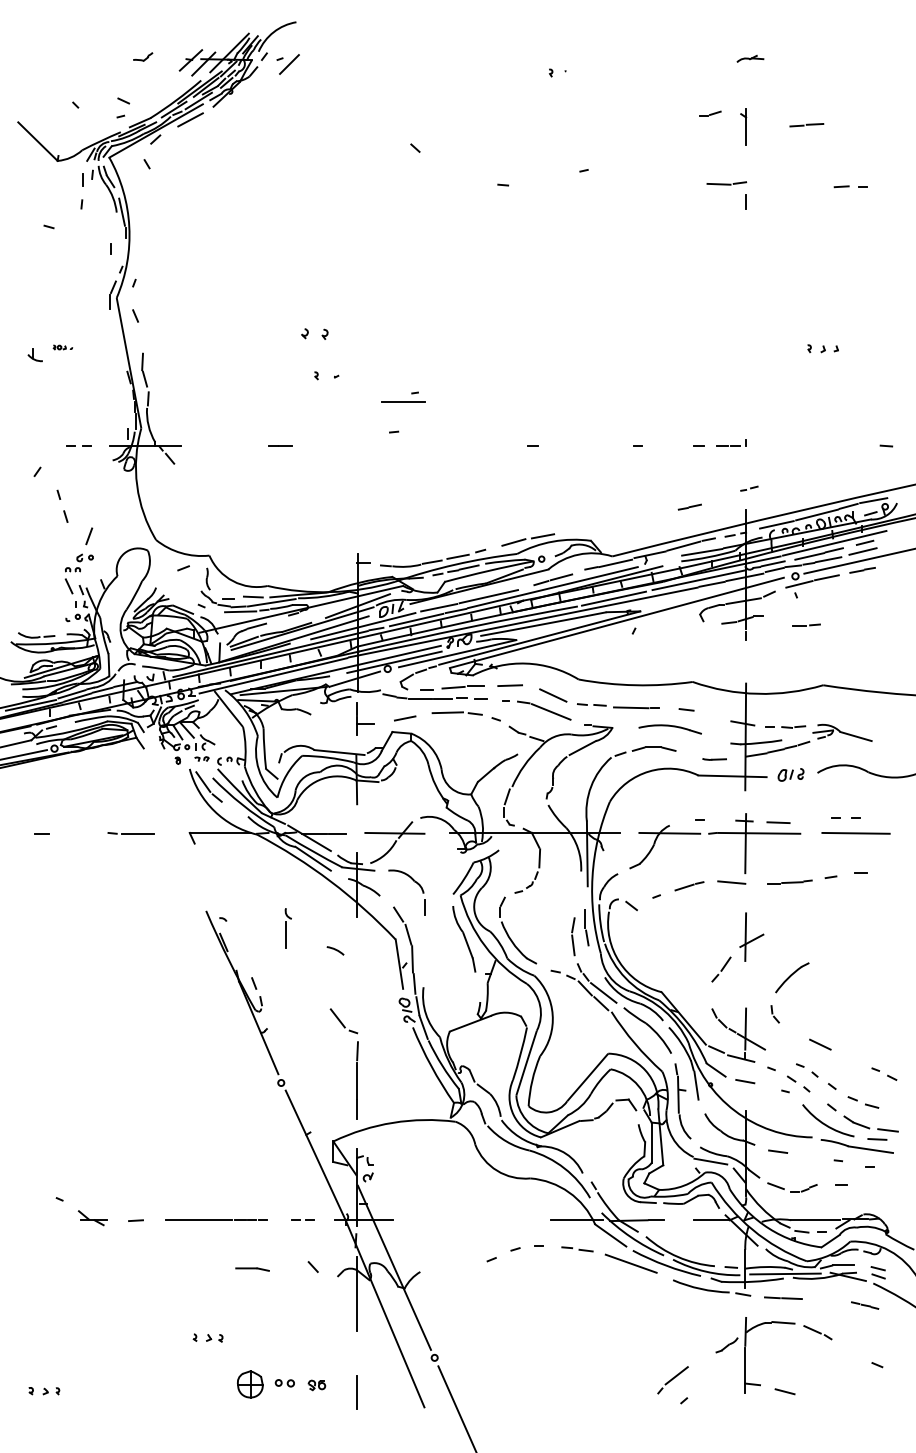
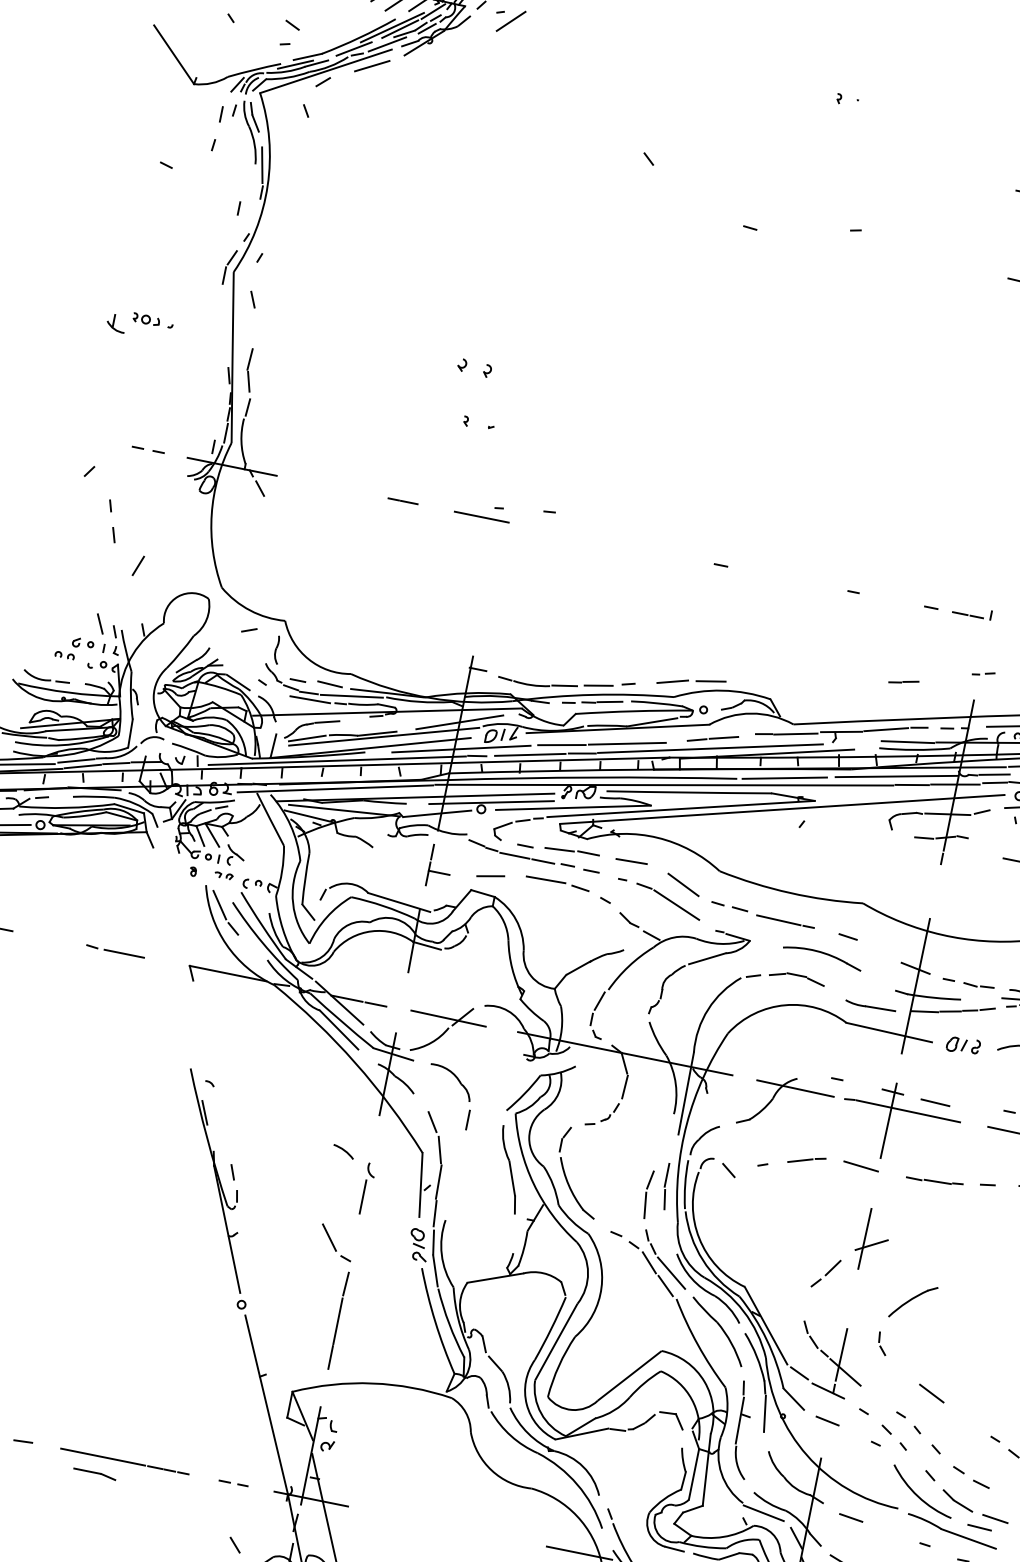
part: (62, 347) -> (152, 320), size x1.67
part: (403, 396) -> (483, 509), moved
part: (79, 562) -> (74, 647), moved
part: (714, 759) -> (870, 1006), size x1.67
part: (287, 928) -> (366, 1188), moved
line: (252, 1269) -> (94, 1474), moved

